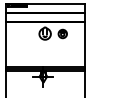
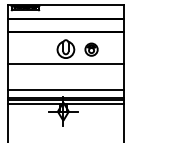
line: (44, 44) -> (64, 64), added
line: (44, 61) -> (64, 89), added

